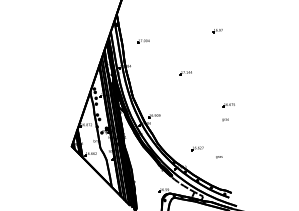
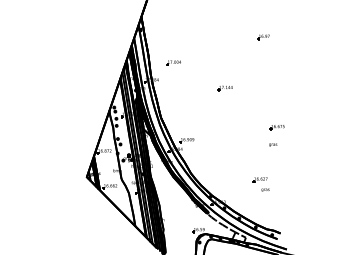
part: (143, 41) -> (173, 62), moved
part: (196, 148) -> (259, 179), moved

